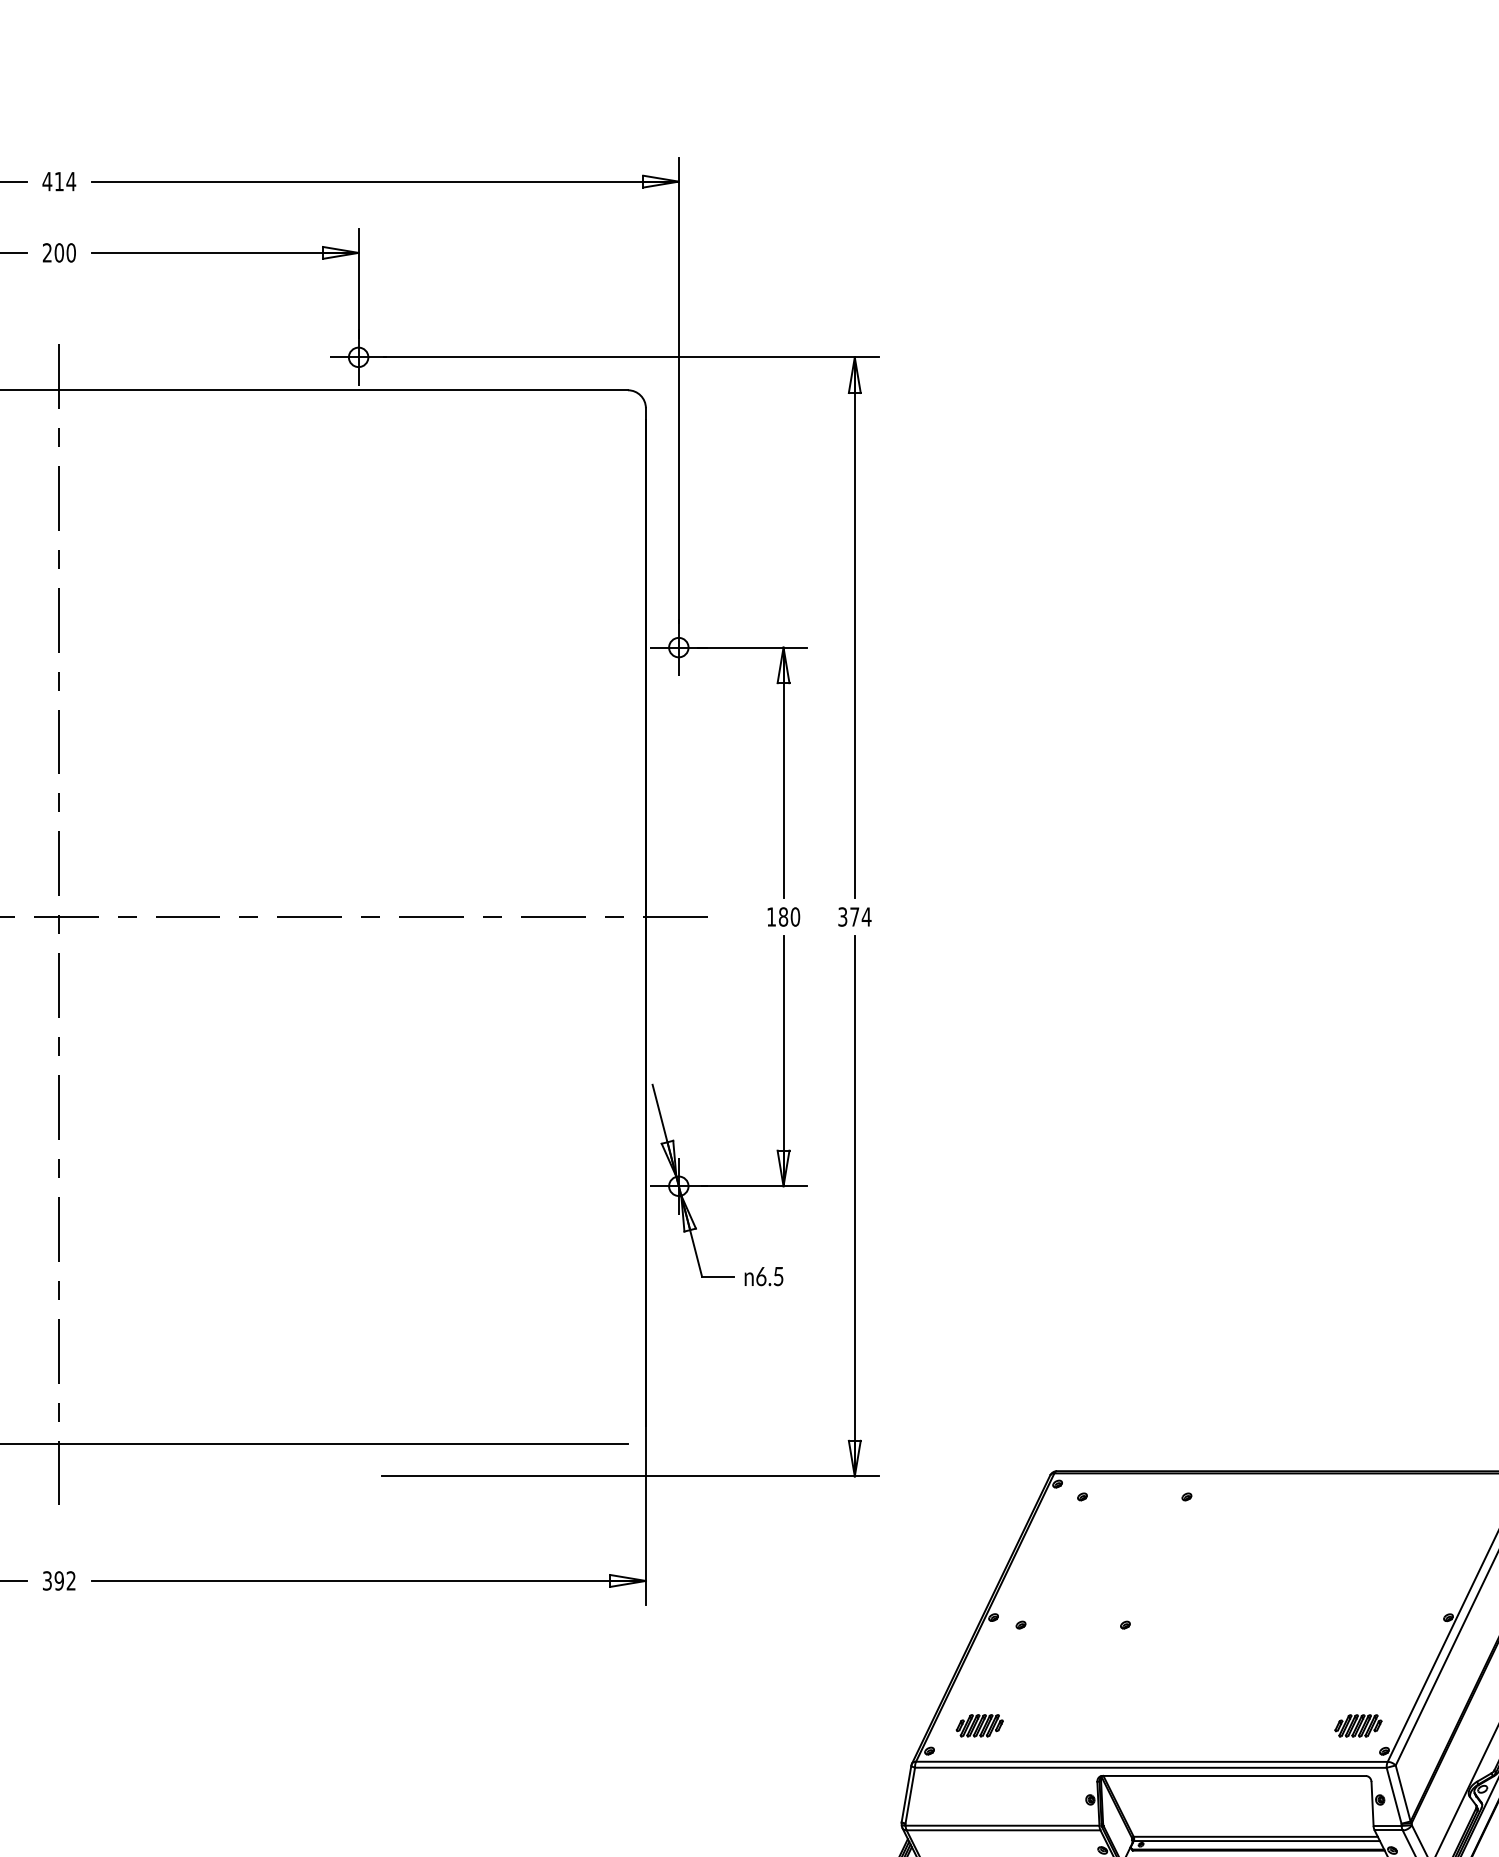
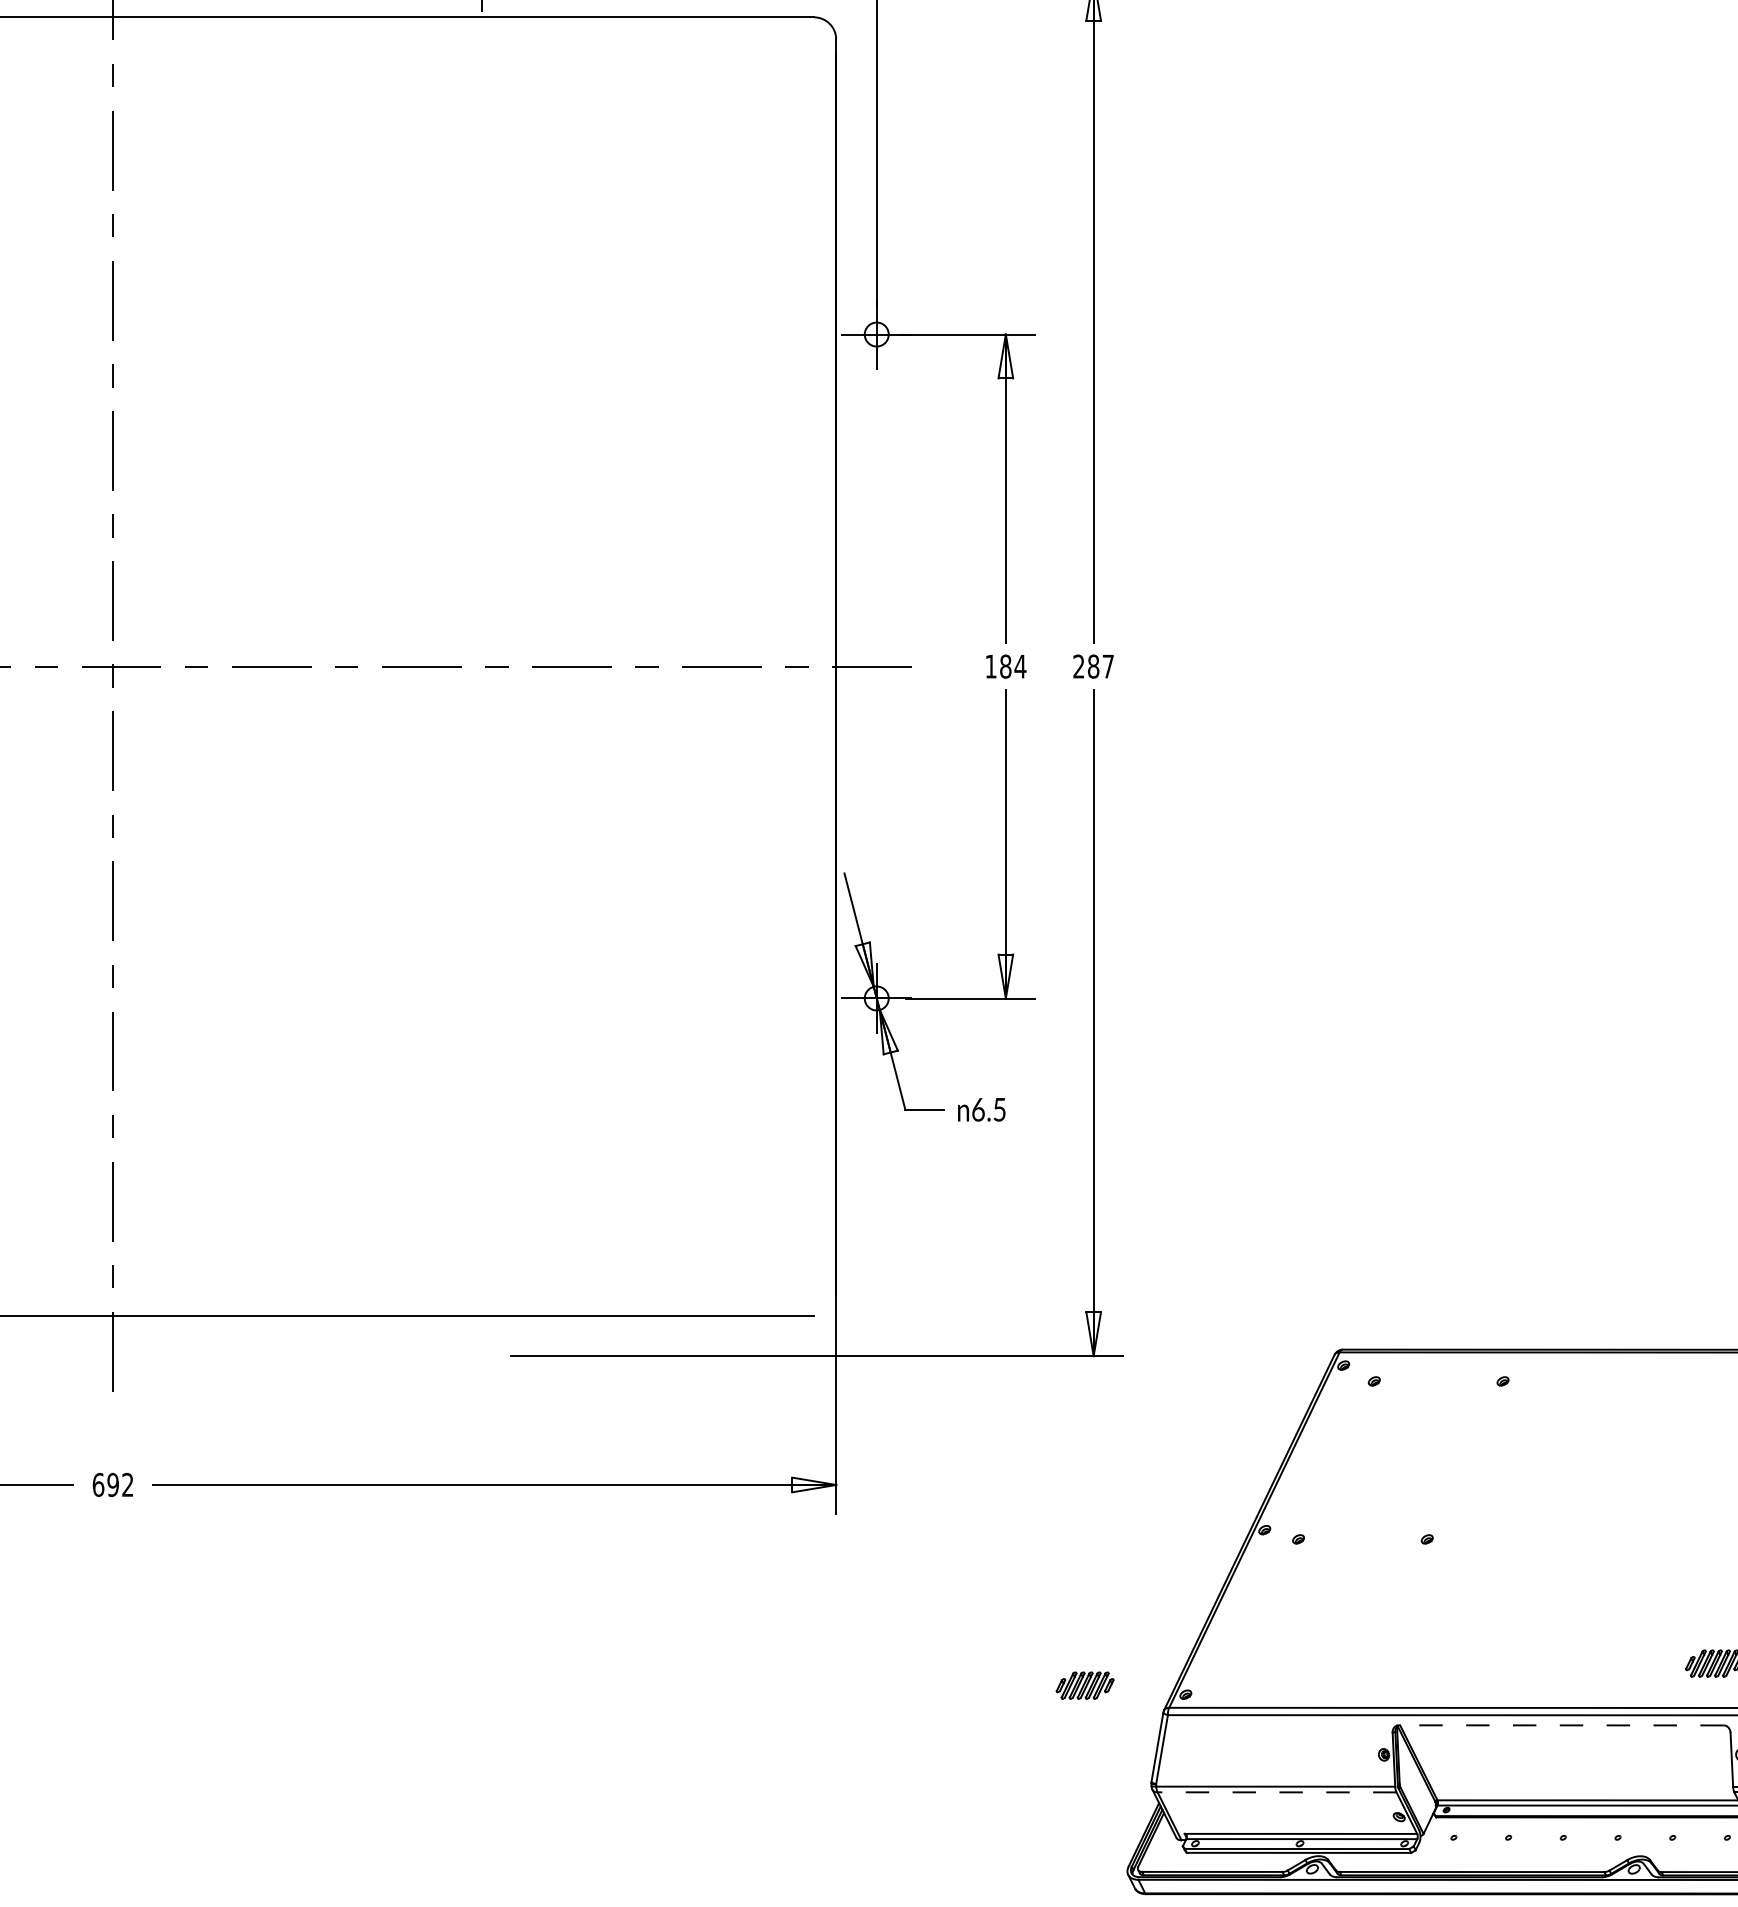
text: (795, 916) -> (1020, 665), 180 -> 184
text: (854, 916) -> (1093, 665), 374 -> 287
text: (47, 1580) -> (98, 1484), 392 -> 692
part: (979, 1725) -> (1084, 1685), moved
line: (1234, 1775) -> (1561, 1724), solid -> dashed
line: (1003, 1830) -> (1276, 1792), solid -> dashed

